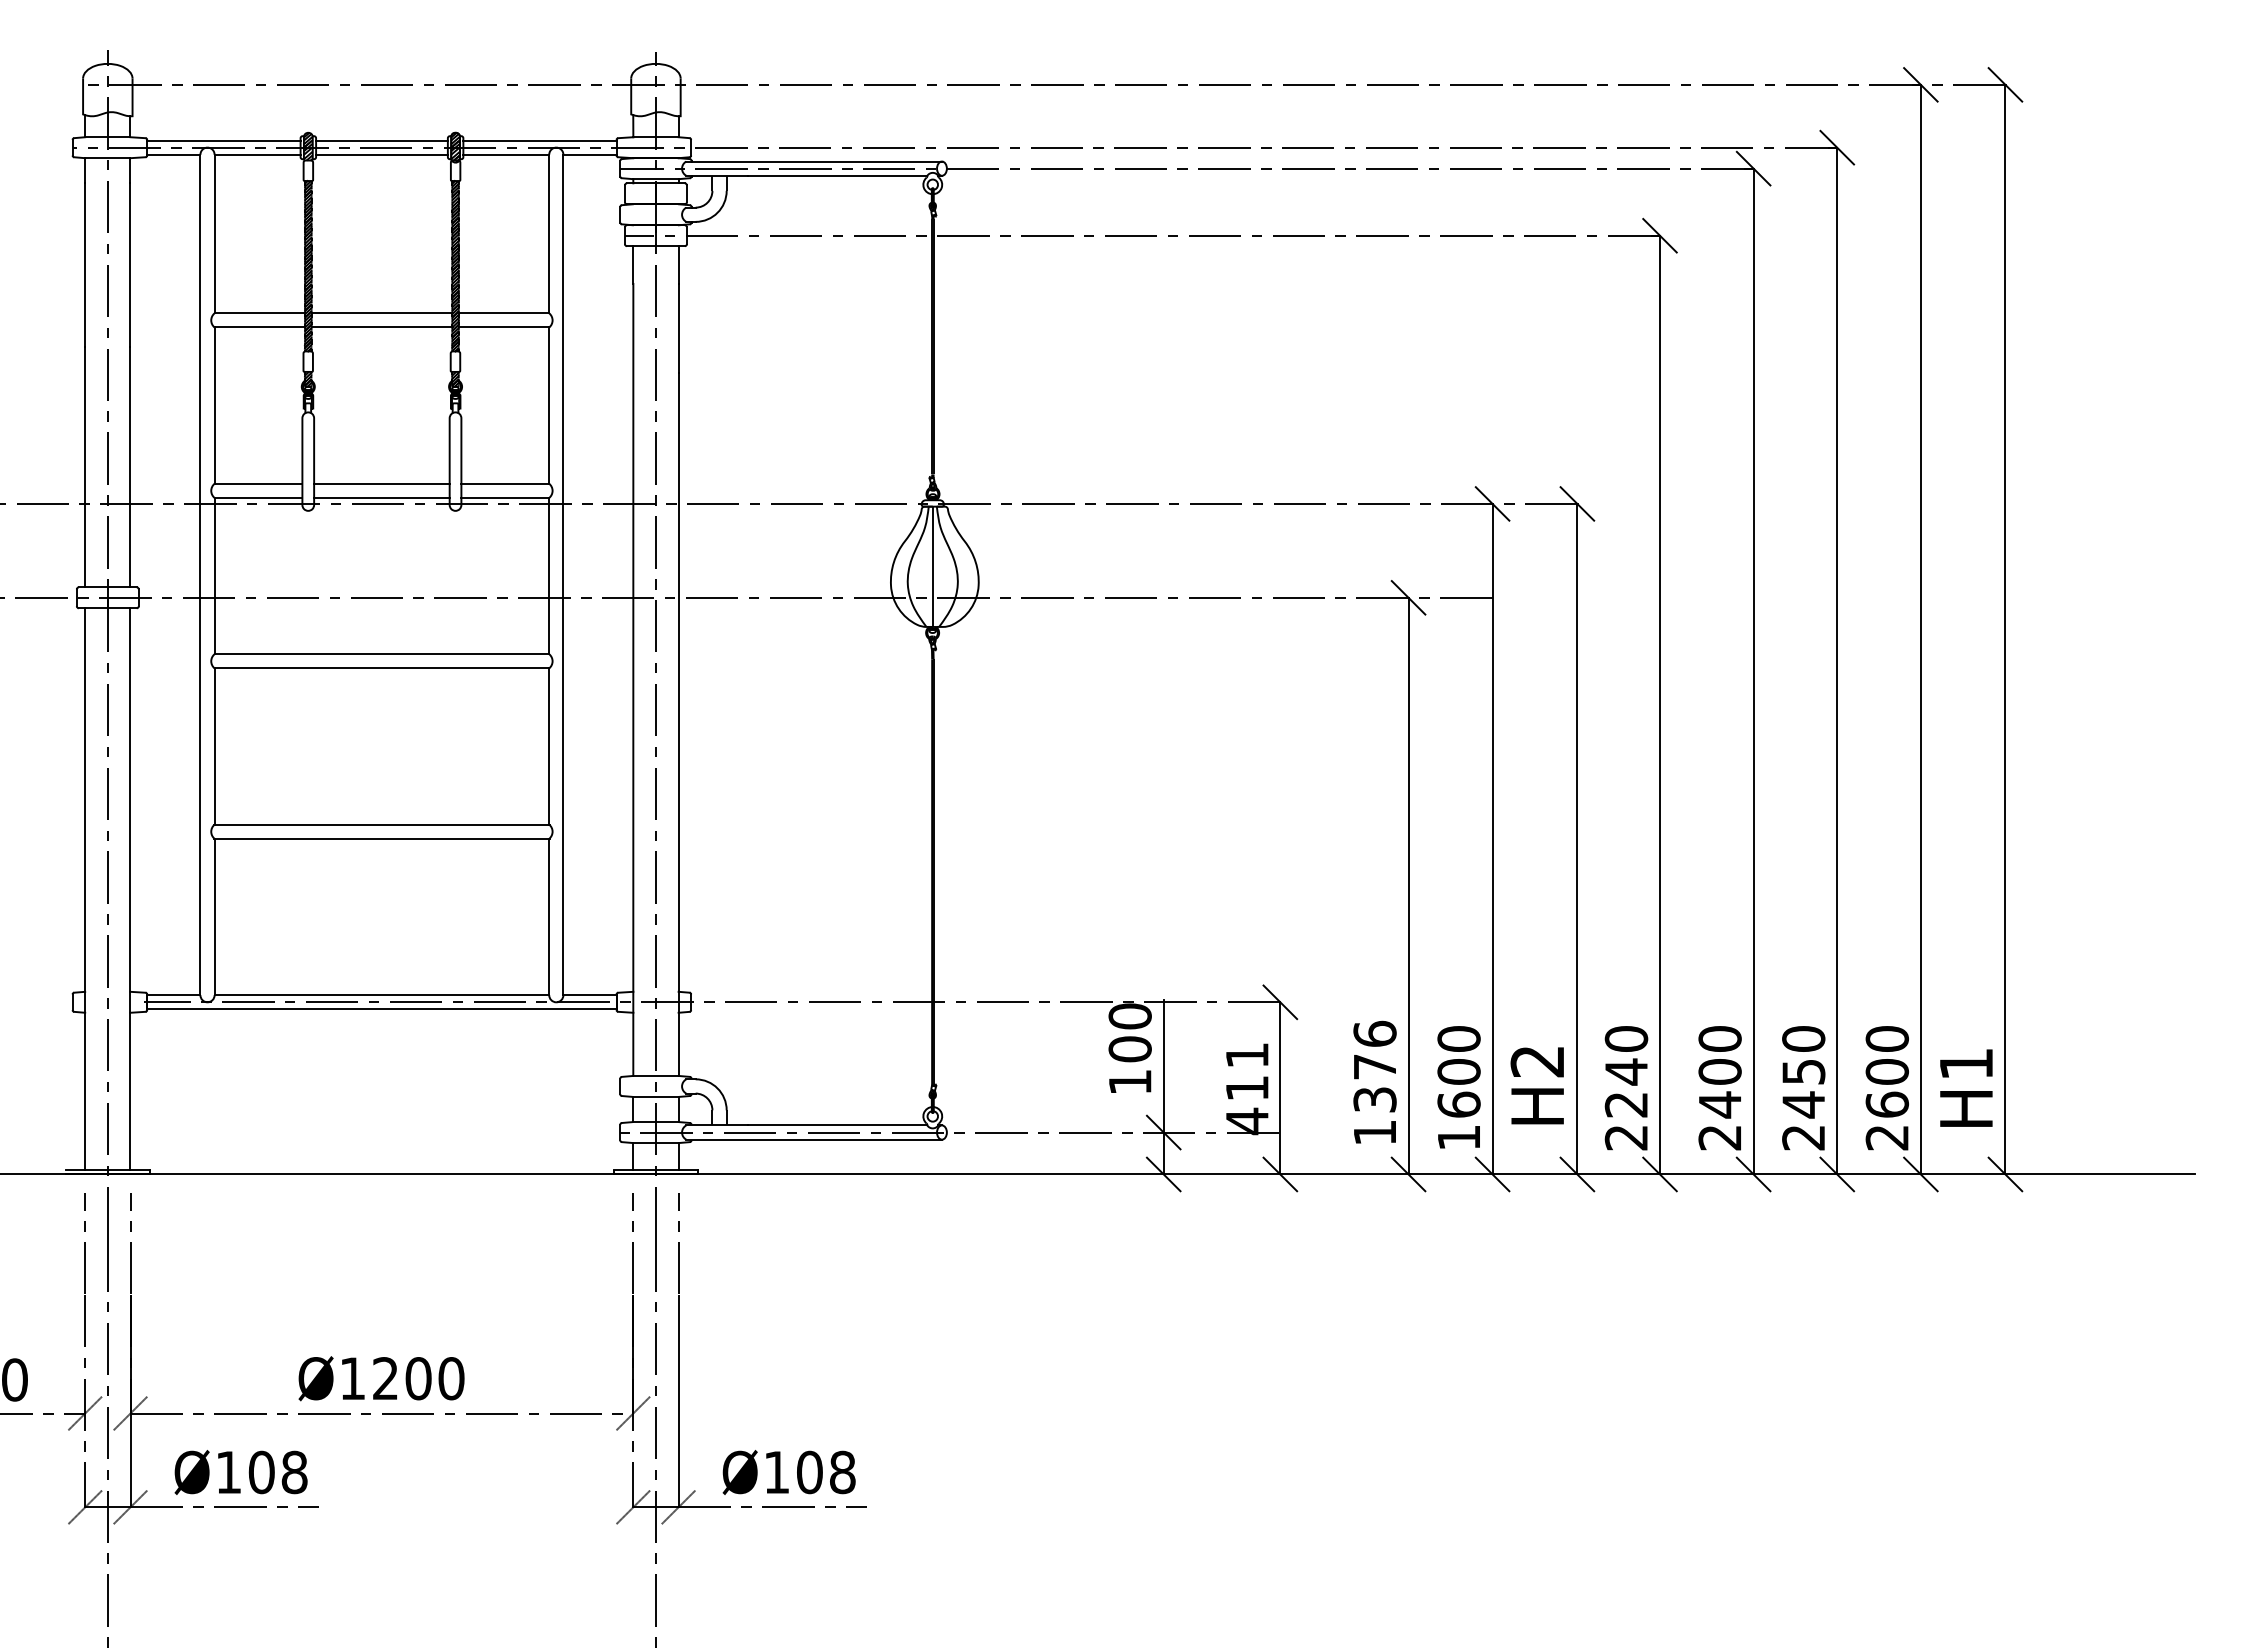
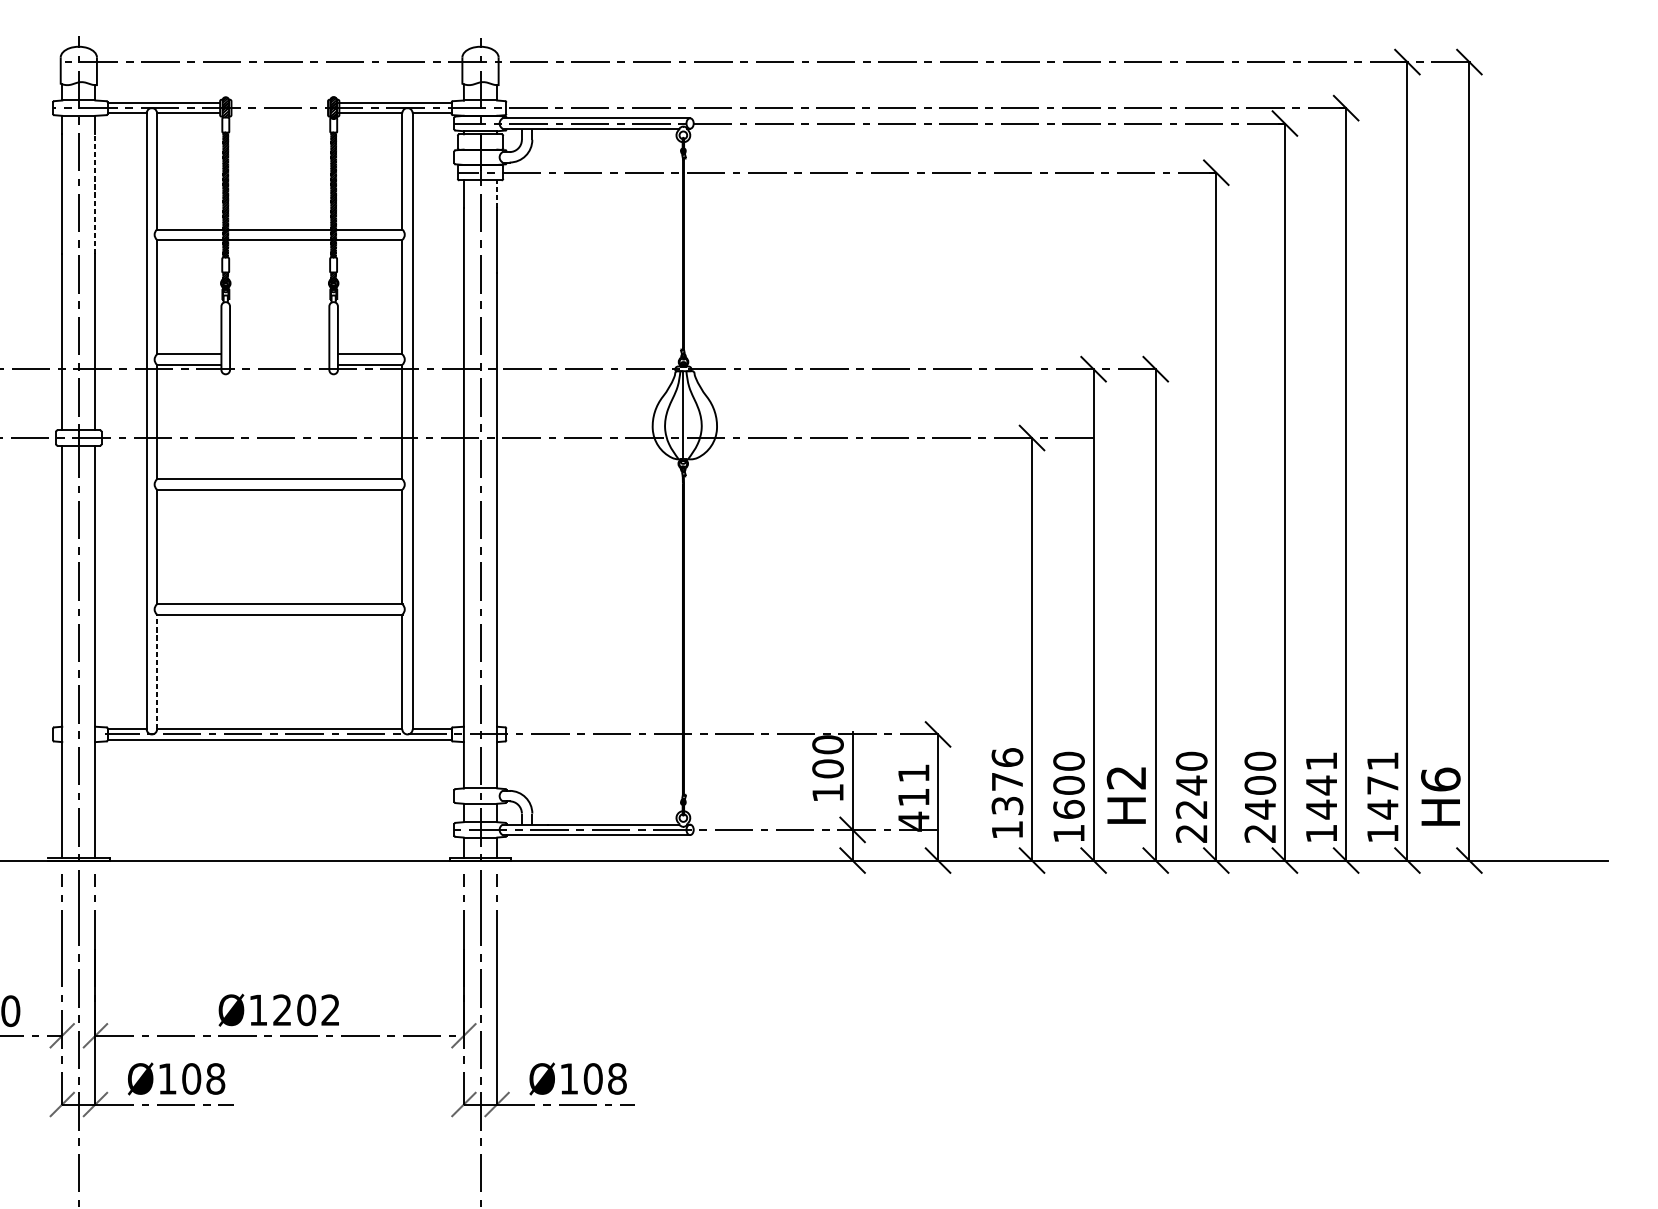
line: (381, 140) -> (279, 102), removed
line: (381, 154) -> (279, 113), removed
line: (130, 265) -> (95, 194), solid -> dashed
line: (678, 265) -> (497, 194), solid -> dashed
line: (381, 483) -> (279, 354), removed
line: (381, 497) -> (279, 364), removed
line: (214, 916) -> (157, 671), solid -> dashed
text: (1966, 1063) -> (1440, 779), H1 -> H6
text: (1803, 1088) -> (1321, 797), 2450 -> 1441
text: (1887, 1088) -> (1382, 797), 2600 -> 1471
text: (451, 1378) -> (330, 1010), Ø1200 -> Ø1202

